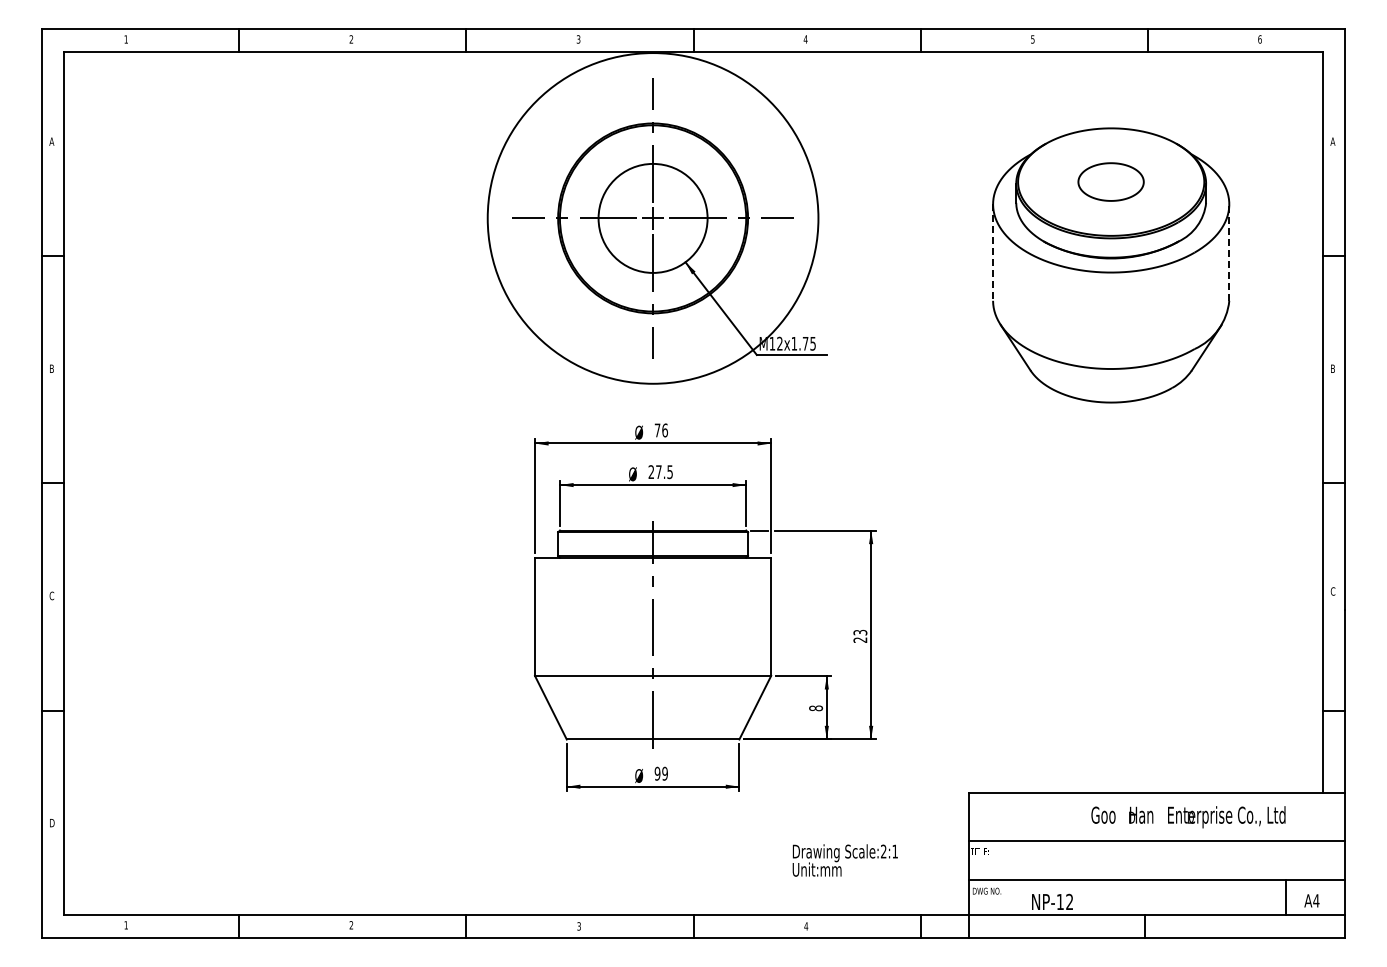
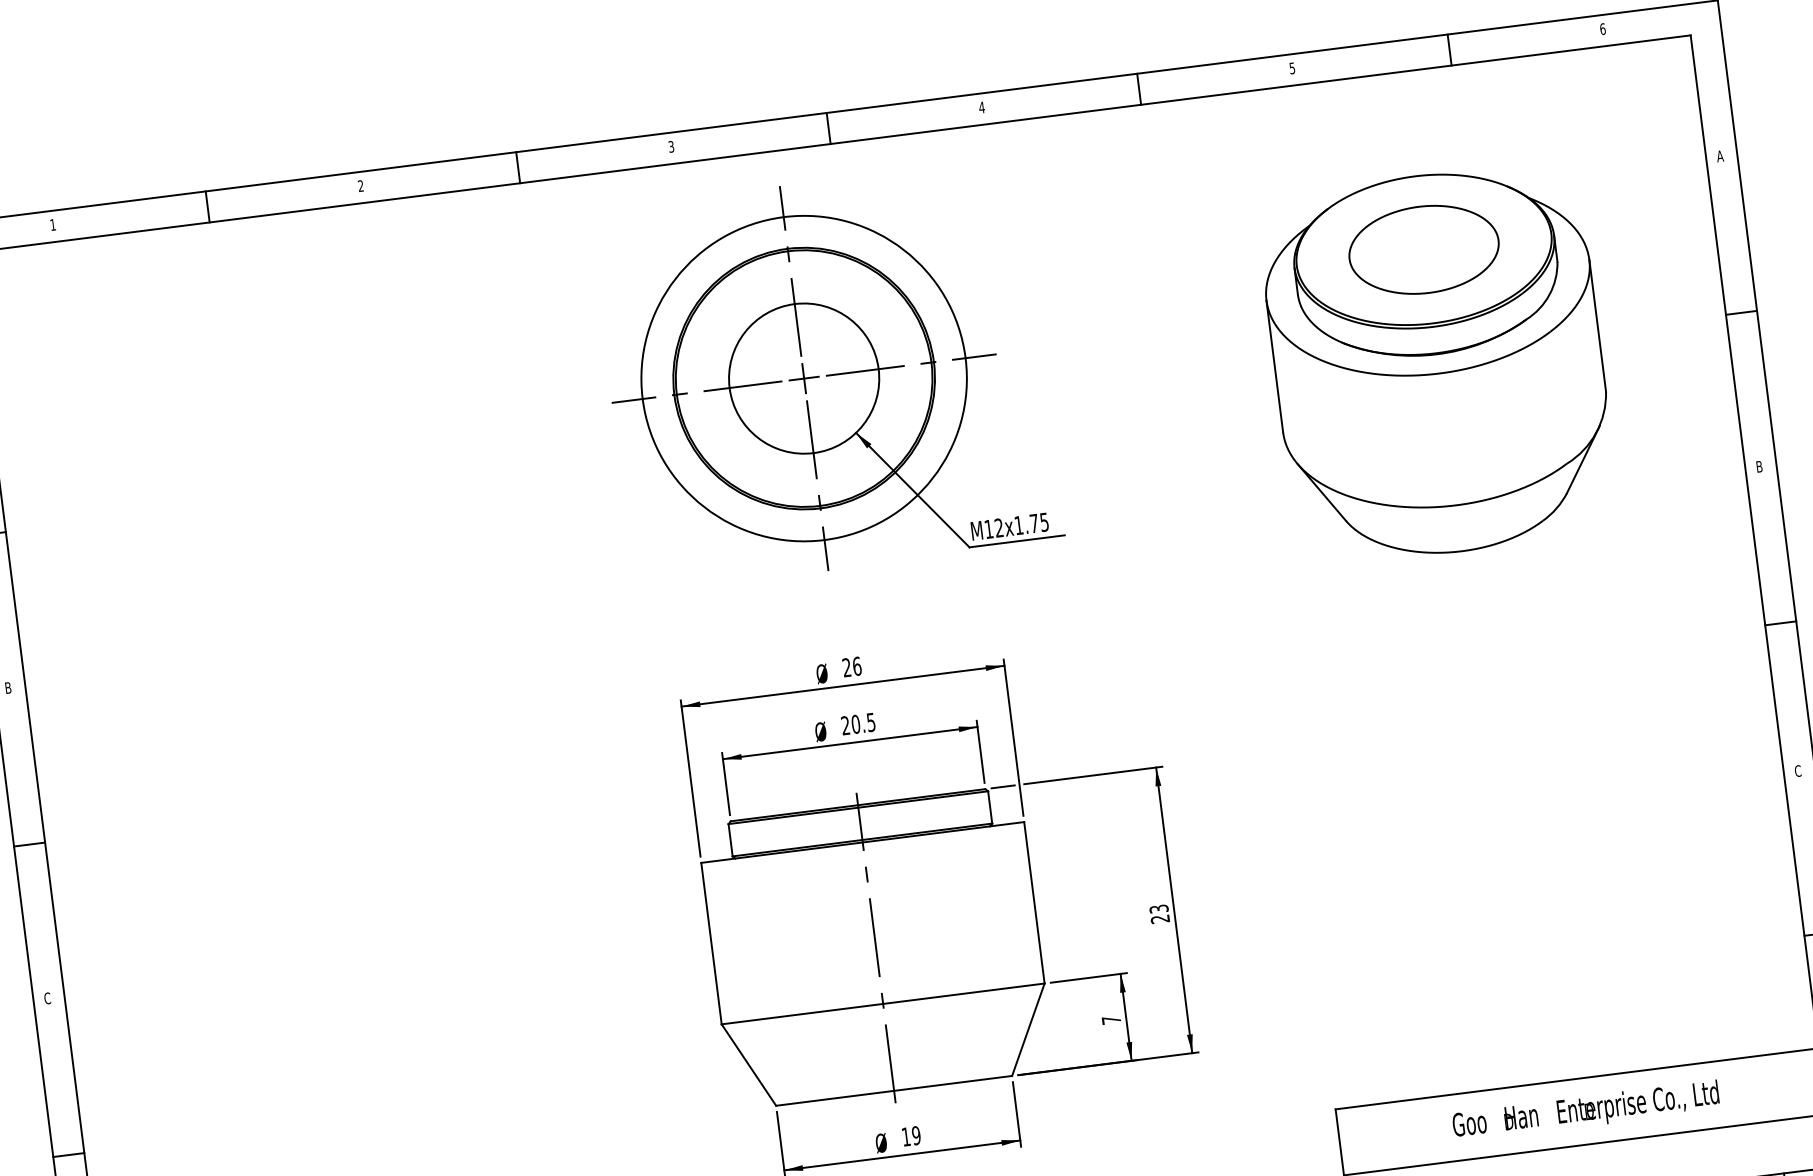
part: (1110, 181) -> (1423, 249), size x1.67
circle: (652, 218) -> (803, 378), size x0.71
line: (1229, 252) -> (1597, 325), dashed -> solid
line: (993, 253) -> (1275, 367), dashed -> solid
text: (657, 430) -> (846, 667), 76 -> 26
text: (658, 472) -> (855, 724), 27.5 -> 20.5
text: (816, 708) -> (1112, 1020), 8 -> 7
text: (657, 773) -> (906, 1136), 99 -> 19
text: (1188, 817) -> (1586, 1111), moved

